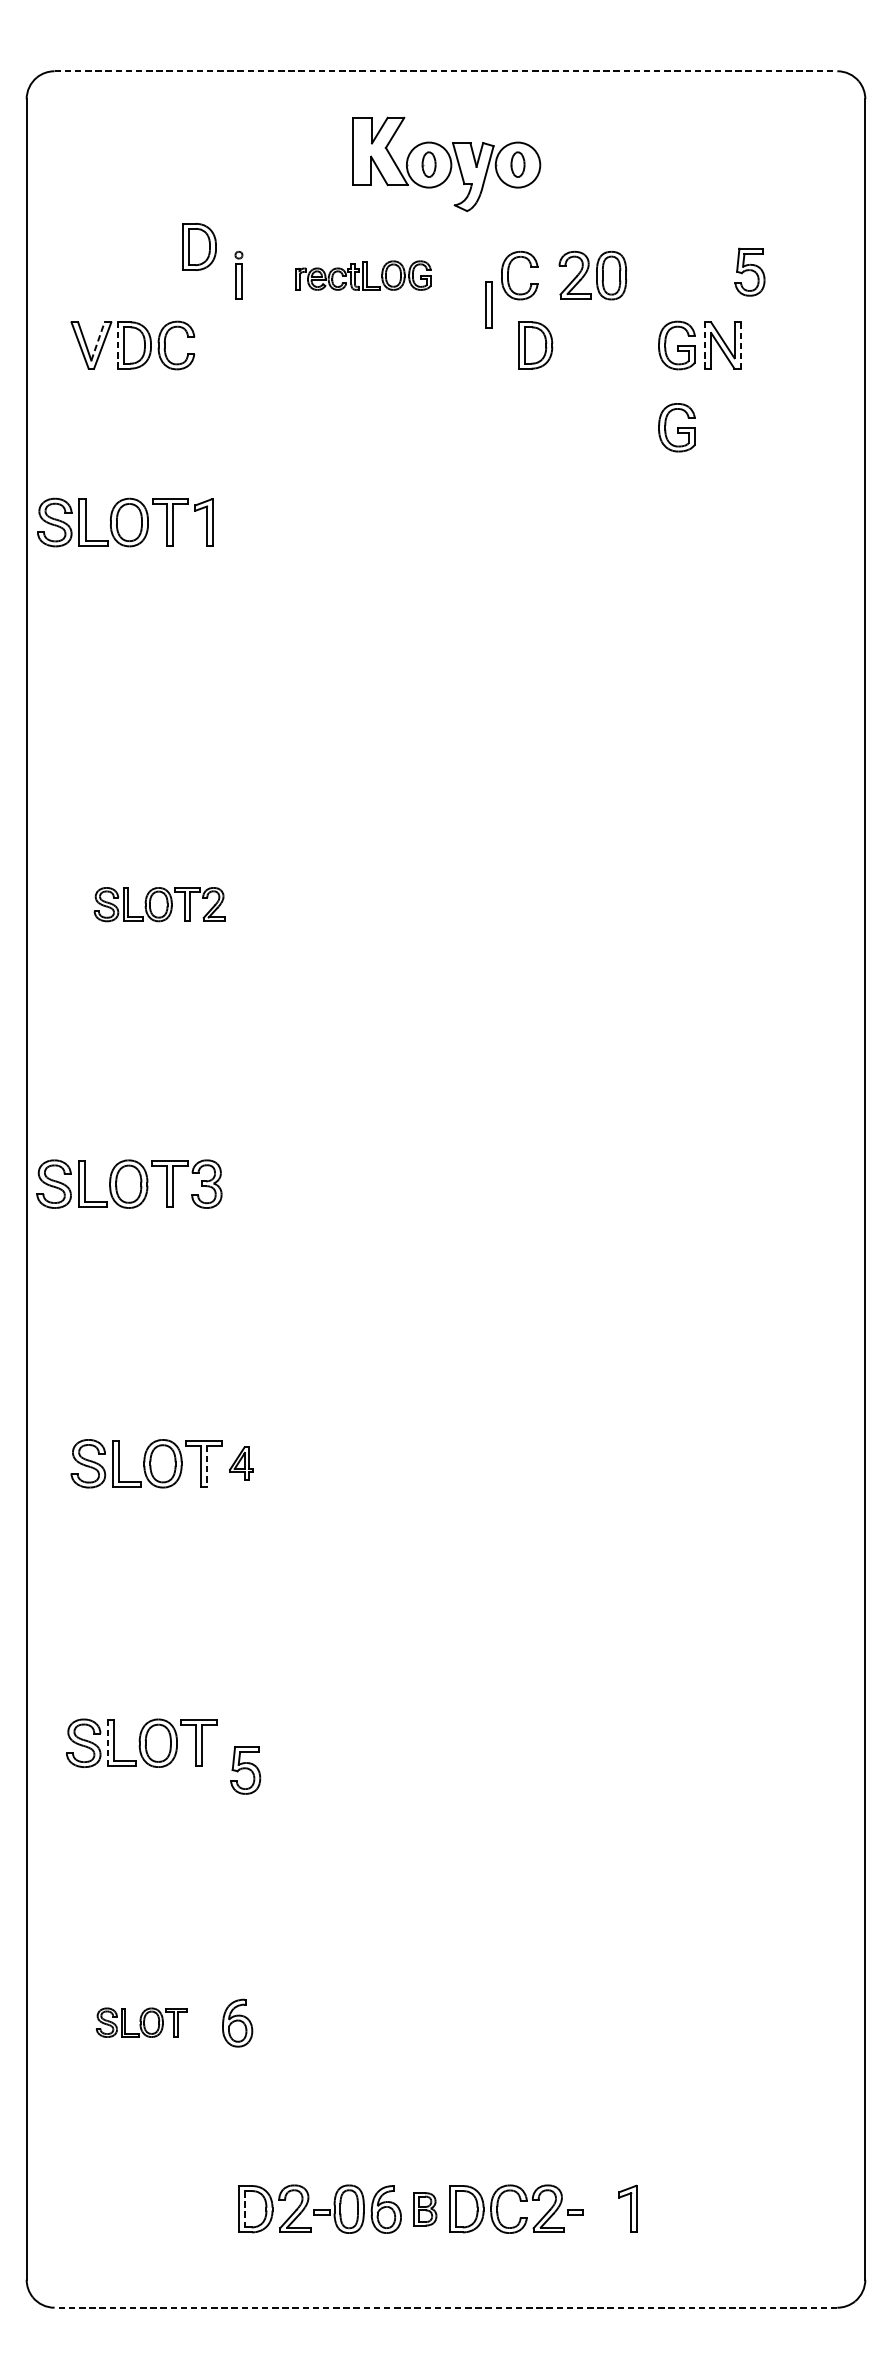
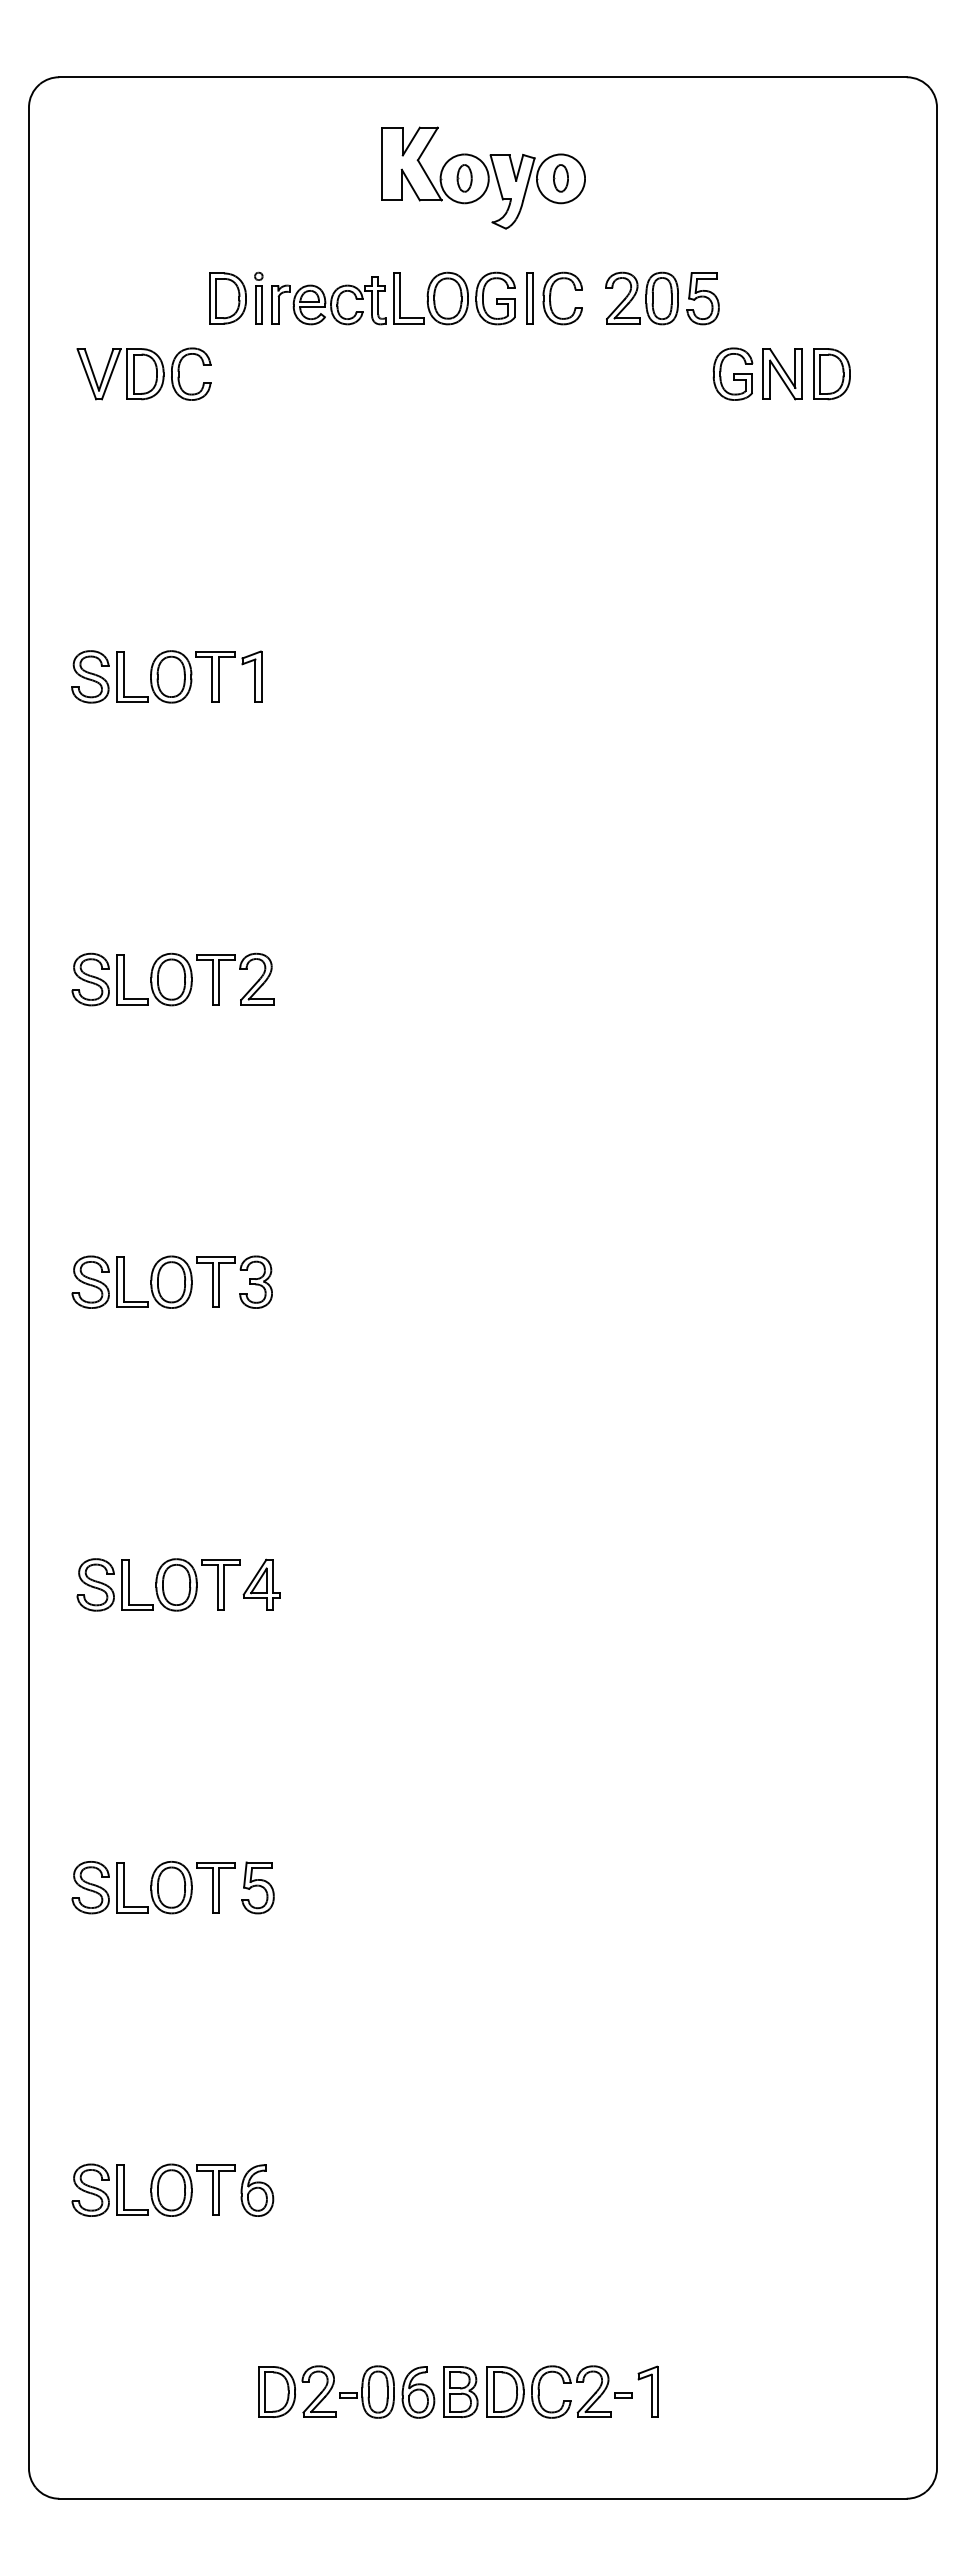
line: (445, 71) -> (482, 77), dashed -> solid
part: (198, 246) -> (227, 298), moved
part: (749, 271) -> (702, 298), moved
part: (363, 275) -> (393, 298), size x1.67
part: (488, 305) -> (529, 298), moved
line: (98, 341) -> (106, 369), dashed -> solid
line: (117, 344) -> (127, 373), dashed -> solid
line: (705, 344) -> (763, 373), dashed -> solid
part: (535, 345) -> (831, 374), moved
line: (741, 345) -> (802, 374), dashed -> solid
part: (676, 427) -> (732, 462), removed
part: (125, 522) -> (166, 676), moved
part: (159, 904) -> (172, 979), size x1.43
part: (128, 1183) -> (171, 1281), moved
part: (241, 1463) -> (261, 1584), size x1.43
line: (207, 1467) -> (224, 1588), dashed -> solid
line: (108, 1743) -> (117, 1887), dashed -> solid
part: (245, 1769) -> (257, 1887), moved
part: (141, 2022) -> (153, 2189), size x1.67
part: (627, 2208) -> (647, 2391), moved
line: (245, 2209) -> (265, 2392), dashed -> solid
part: (425, 2209) -> (460, 2392), size x1.43
line: (445, 2307) -> (482, 2498), dashed -> solid

